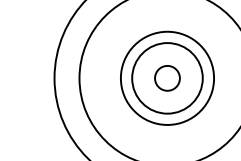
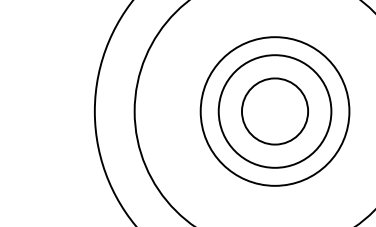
circle: (167, 78) -> (275, 111), size x1.67

